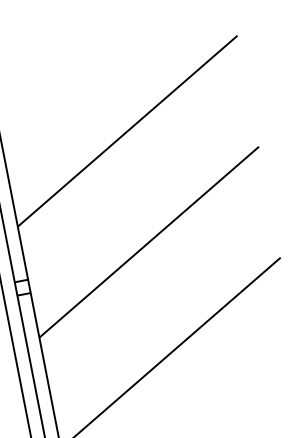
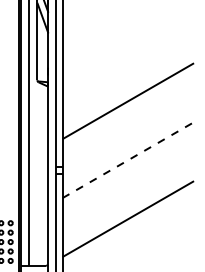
line: (149, 242) -> (128, 160), solid -> dashed

